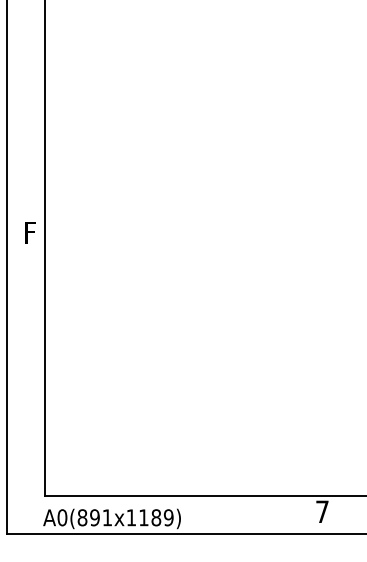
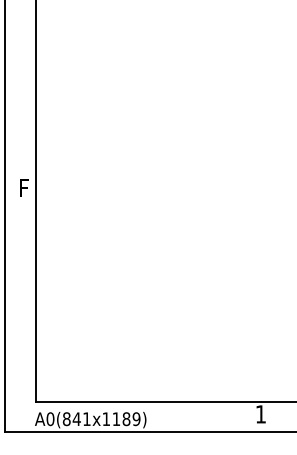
text: (322, 511) -> (261, 414), 7 -> 1
text: (94, 517) -> (76, 418), A0(891x1189) -> A0(841x1189)

